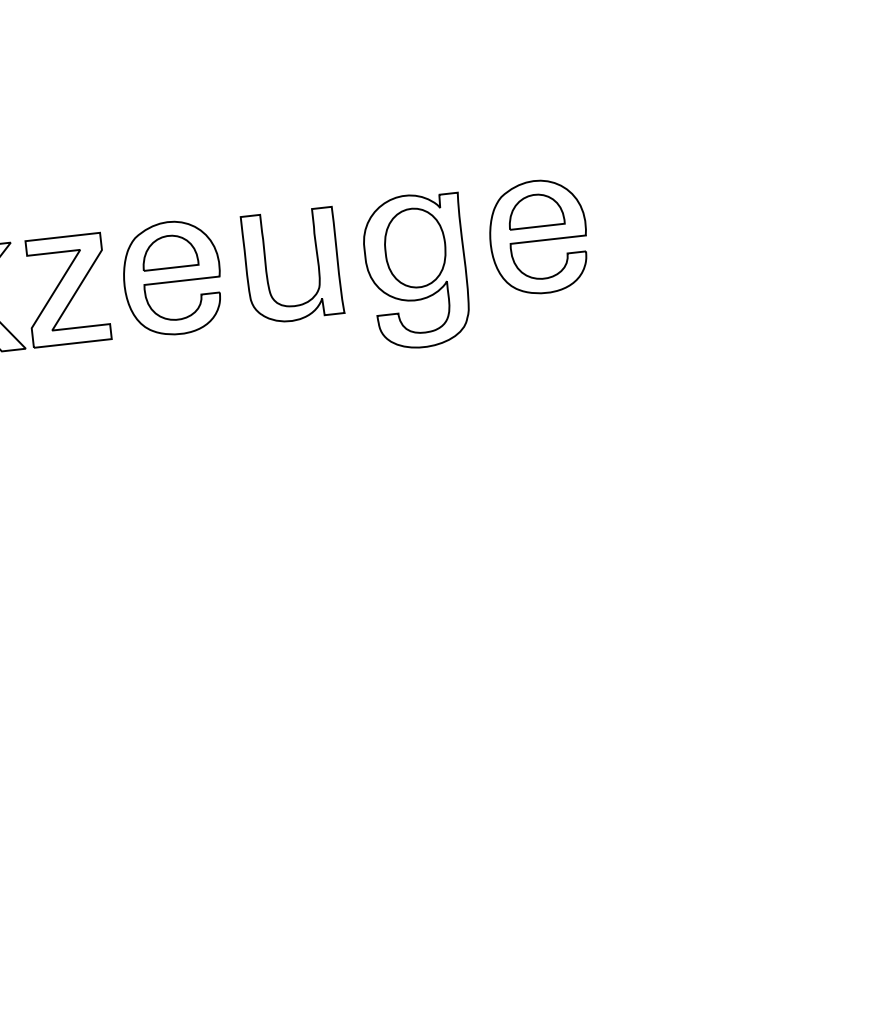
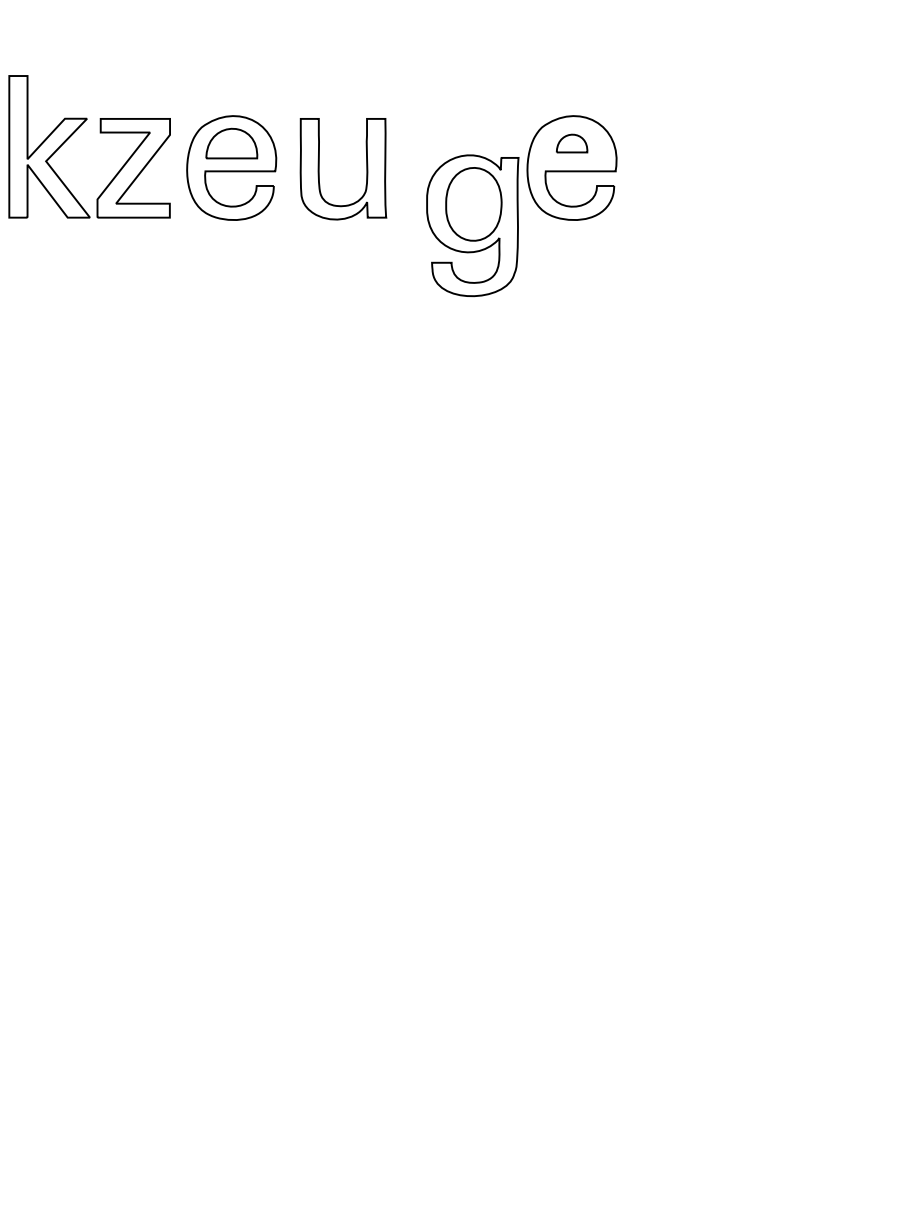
part: (534, 210) -> (571, 143), size x0.6
part: (416, 270) -> (472, 225), moved

